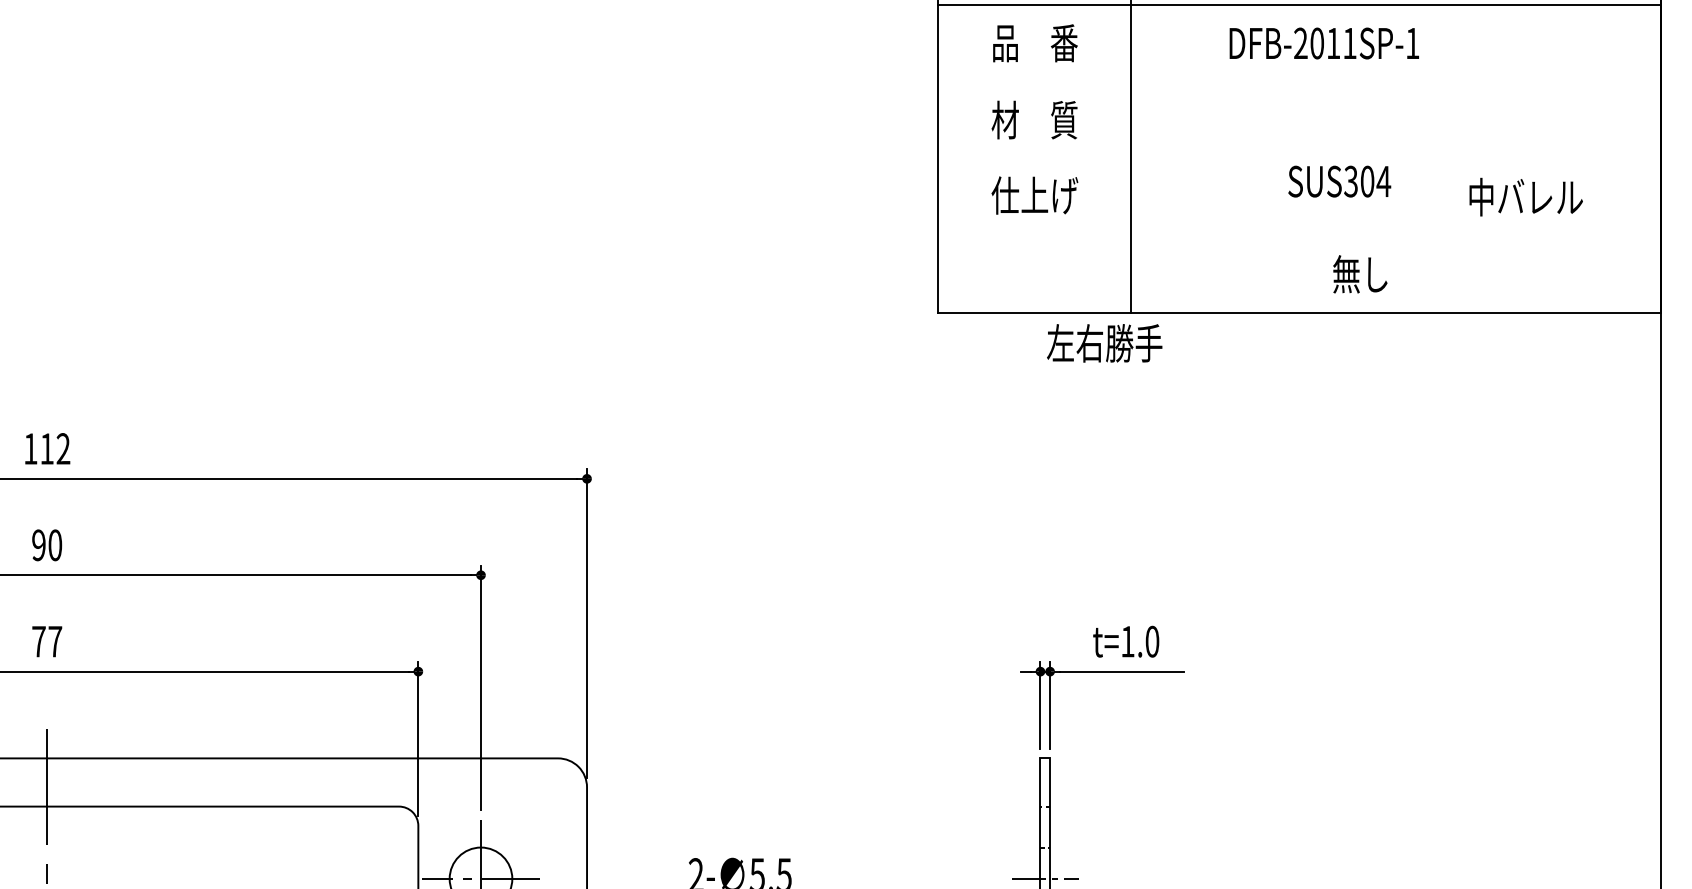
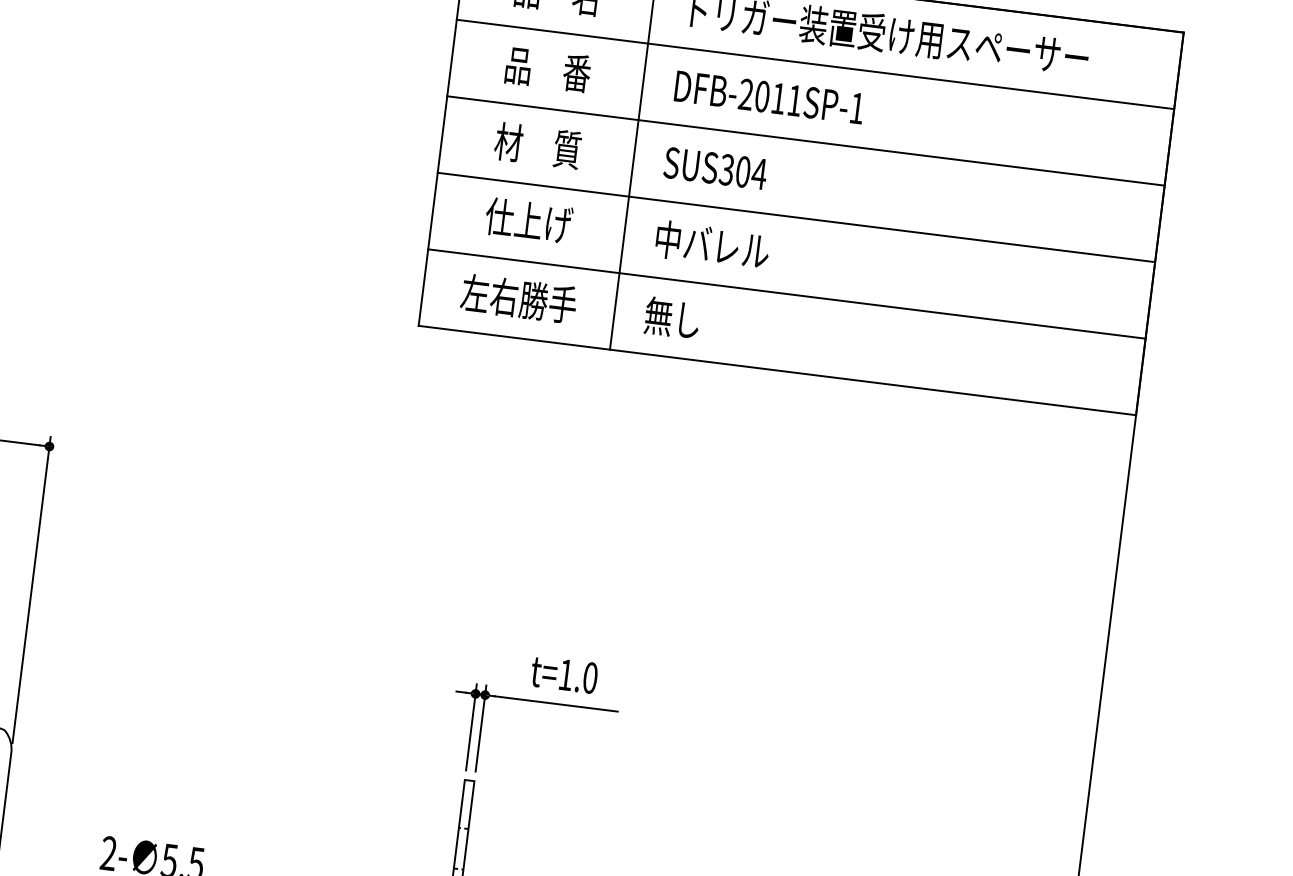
text: (1323, 43) -> (768, 97), moved
line: (1299, 82) -> (805, 141), added
line: (1299, 159) -> (795, 217), added
text: (1339, 181) -> (715, 168), moved
text: (1525, 196) -> (711, 244), moved
line: (1299, 236) -> (786, 294), added
text: (1360, 274) -> (672, 318), moved
text: (1104, 343) -> (518, 299), moved

